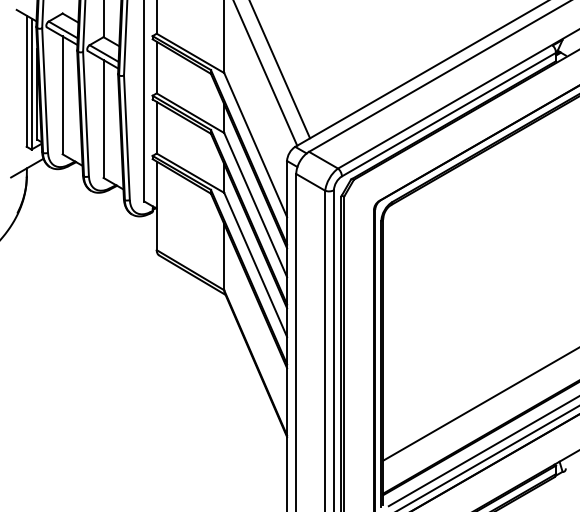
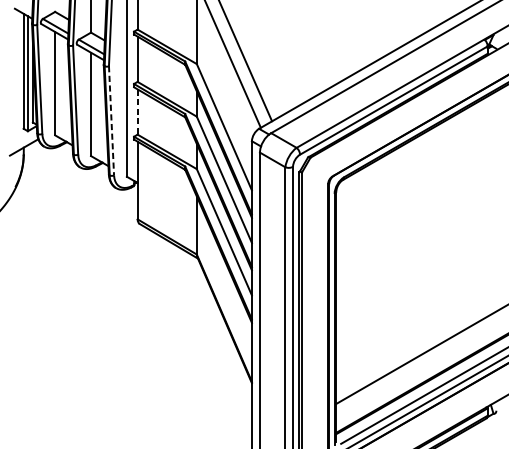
line: (156, 127) -> (137, 111), solid -> dashed
line: (126, 138) -> (111, 121), solid -> dashed

